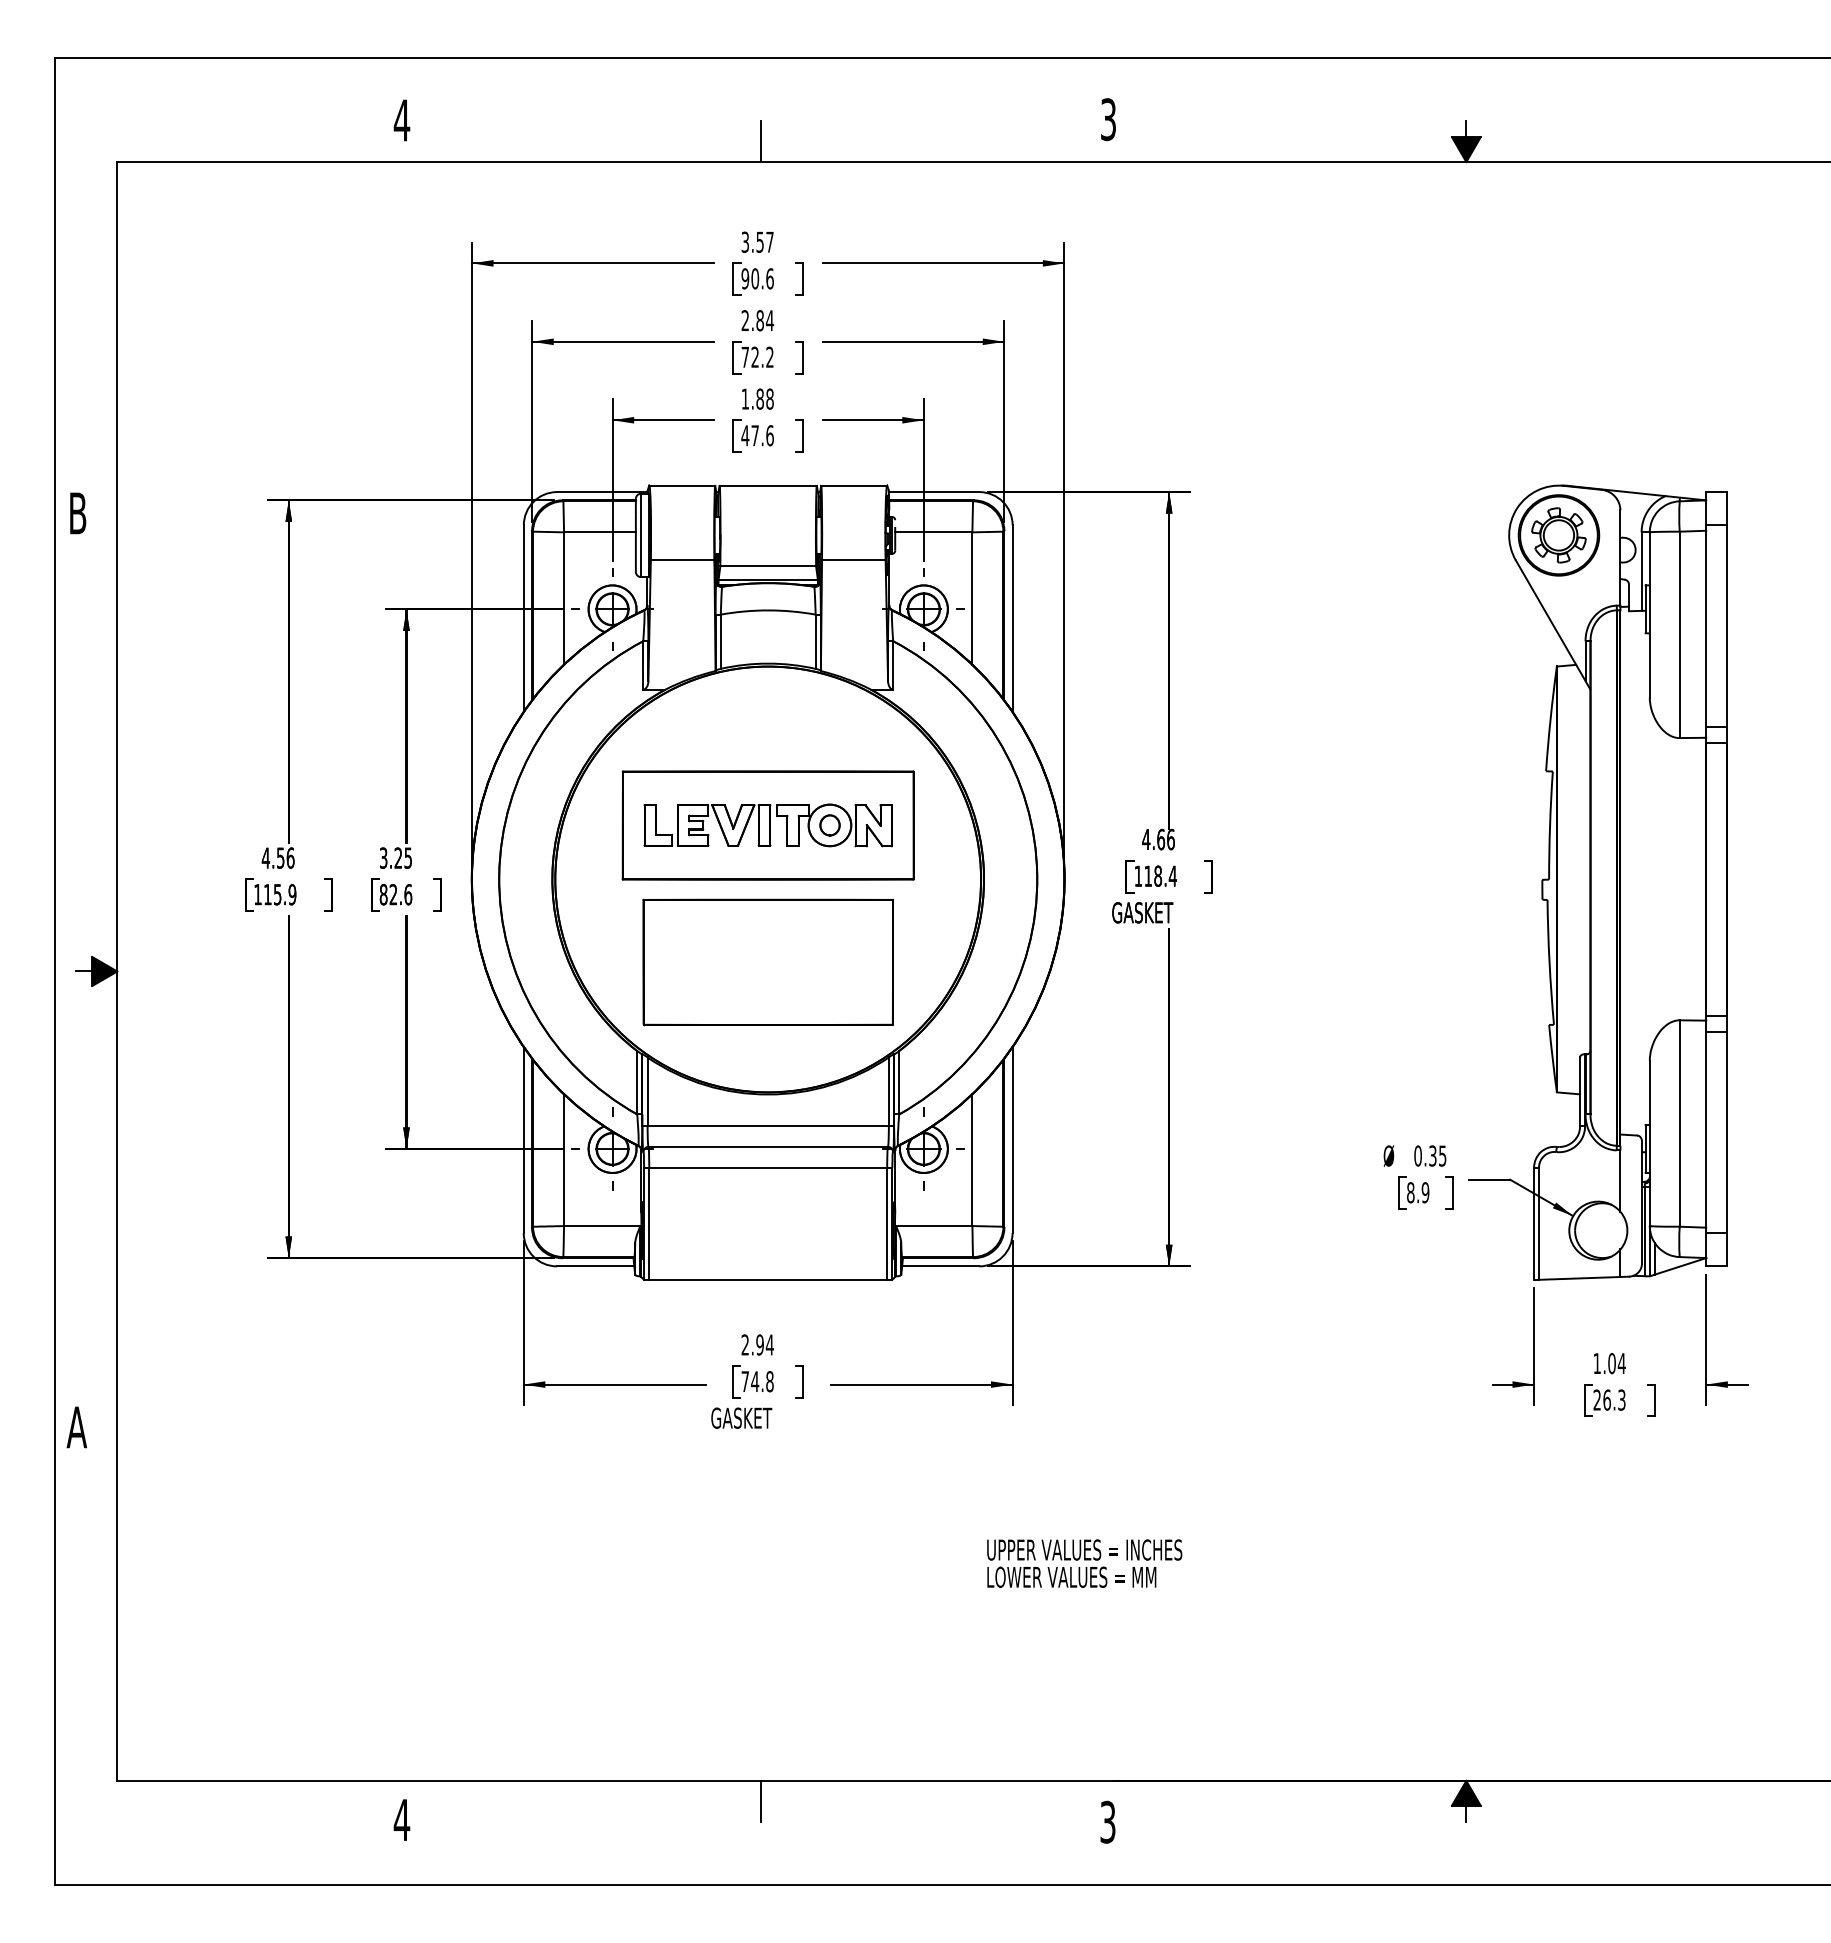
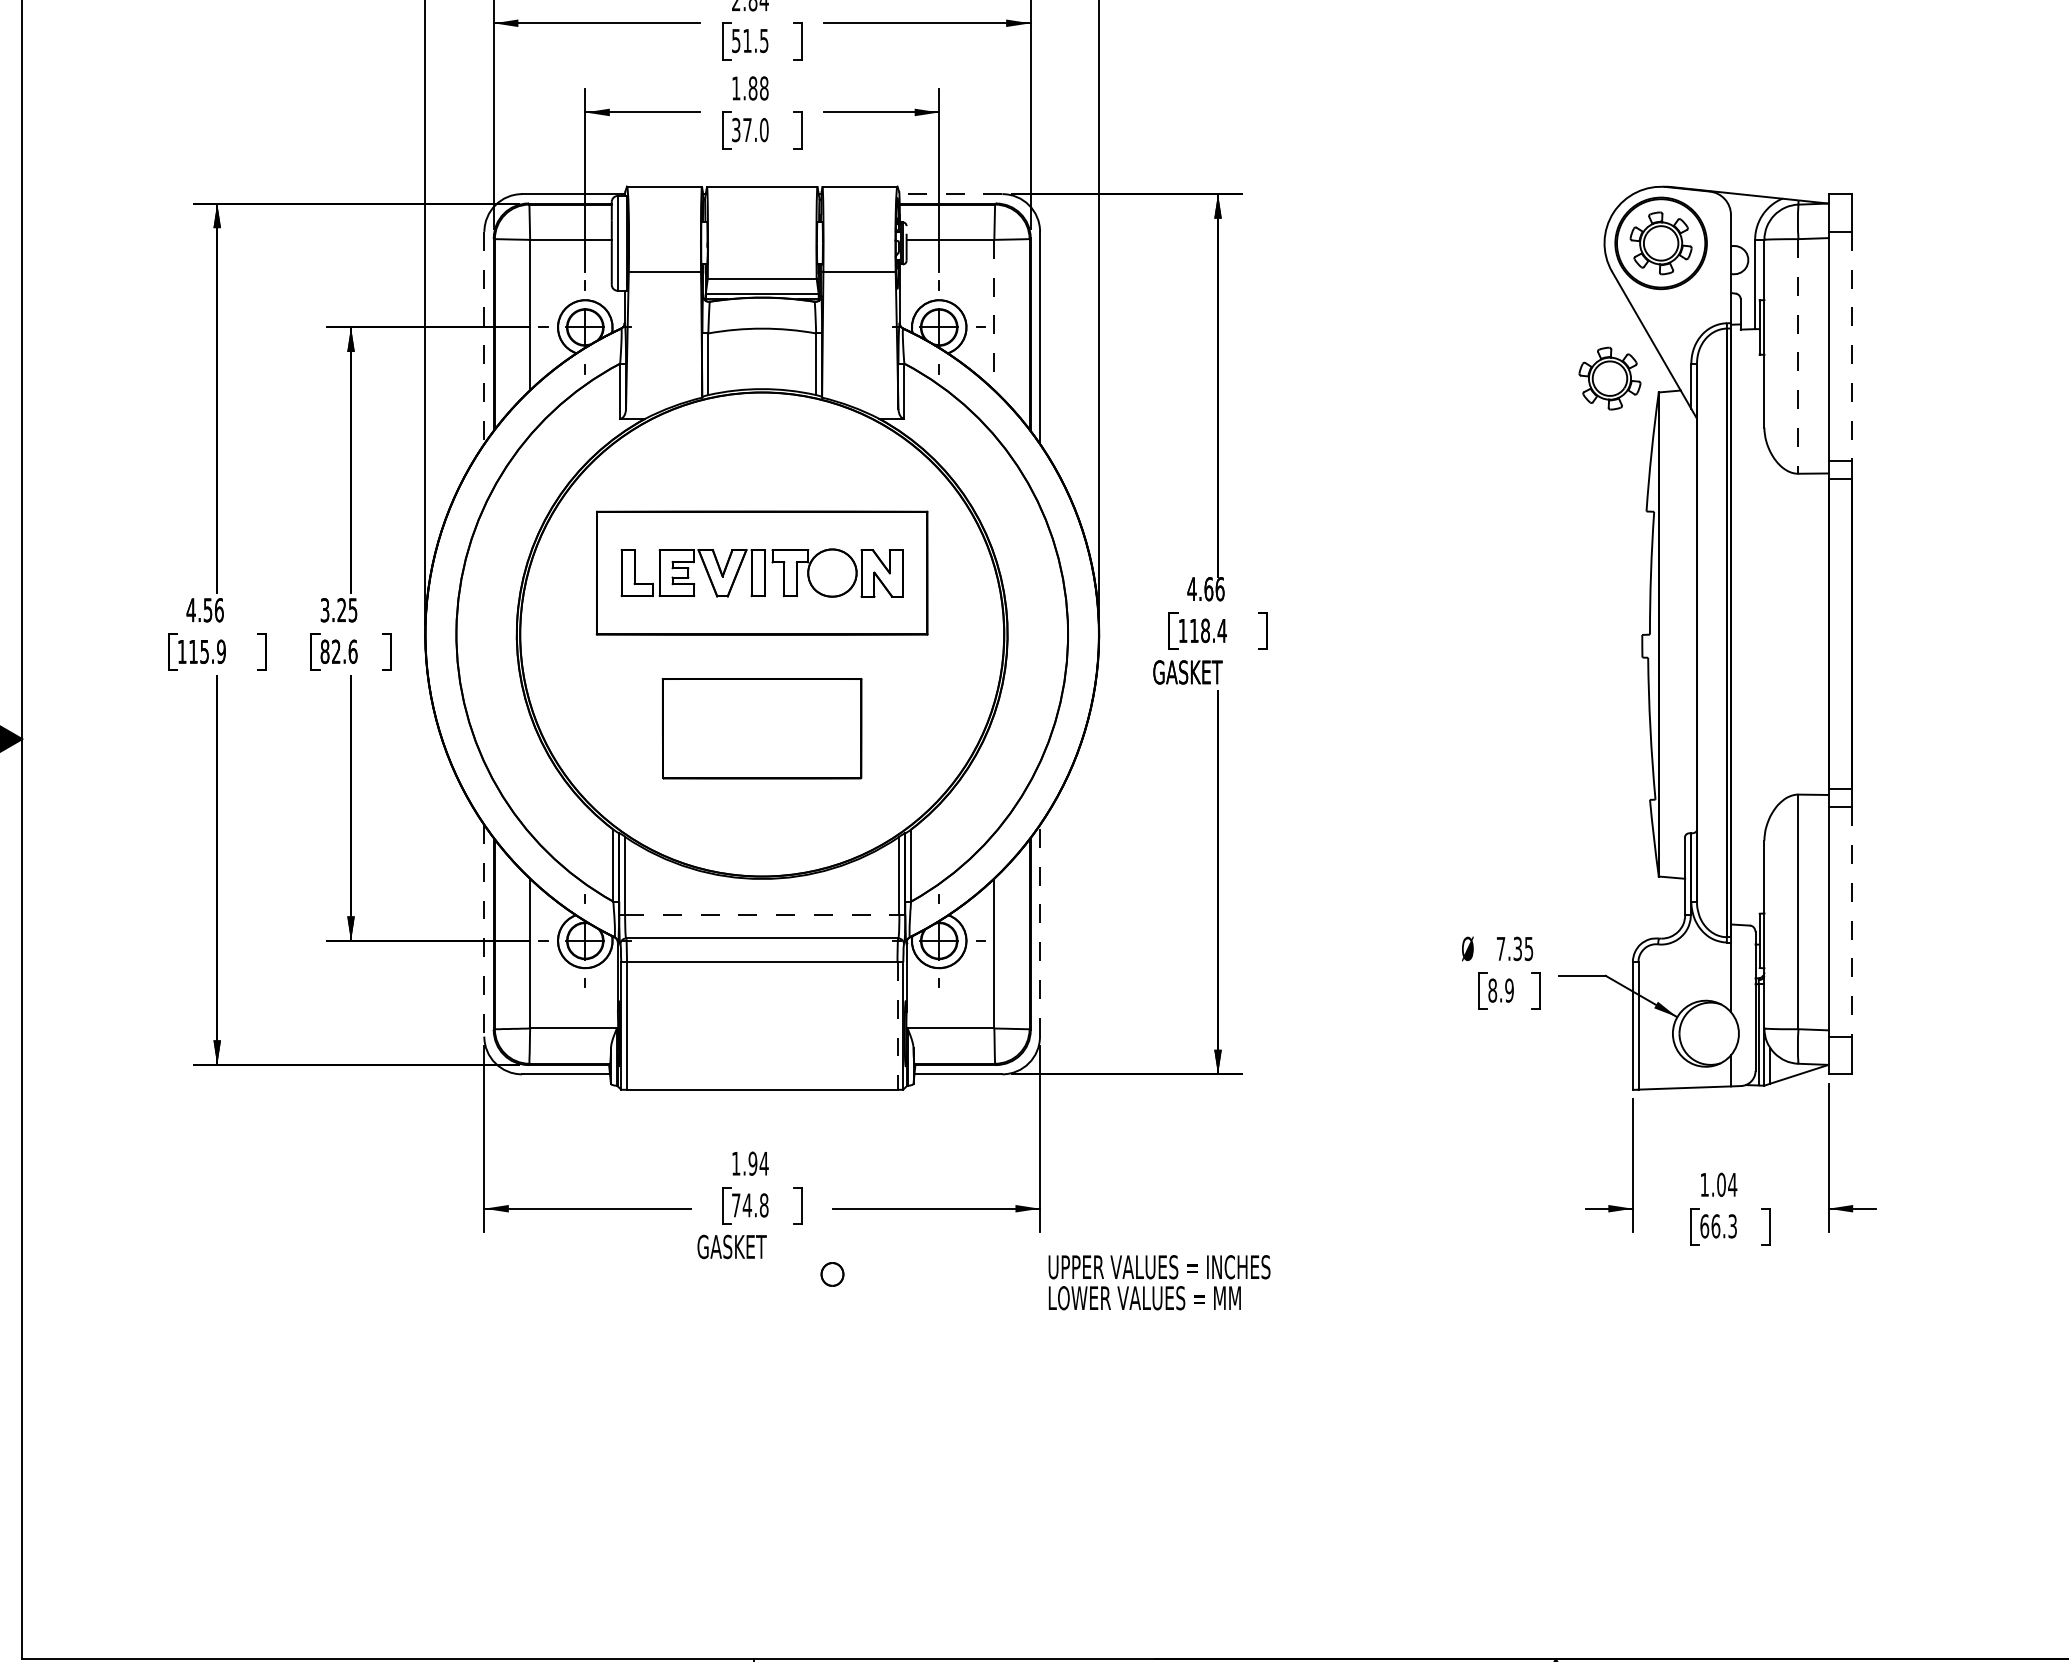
text: (757, 356) -> (750, 39), 72.2 -> 51.5
text: (757, 435) -> (750, 129), 47.6 -> 37.0
line: (933, 492) -> (950, 194), solid -> dashed
line: (972, 598) -> (994, 315), solid -> dashed
line: (523, 619) -> (484, 338), solid -> dashed
line: (1726, 626) -> (1851, 346), solid -> dashed
line: (1679, 635) -> (1798, 357), solid -> dashed
part: (1513, 654) -> (1609, 378), added
part: (829, 825) -> (831, 1274), moved
part: (767, 962) -> (761, 728), size x0.7
line: (768, 1126) -> (762, 915), solid -> dashed
line: (1727, 1132) -> (1852, 922), solid -> dashed
line: (1012, 1139) -> (1039, 930), solid -> dashed
line: (523, 1140) -> (484, 931), solid -> dashed
text: (1417, 1155) -> (1500, 948), 0.35 -> 7.35
line: (887, 1224) -> (897, 1026), solid -> dashed
text: (744, 1344) -> (735, 1163), 2.94 -> 1.94
text: (1597, 1399) -> (1704, 1225), 26.3 -> 66.3
text: (1084, 1563) -> (1159, 1282), moved

